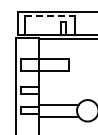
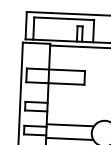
line: (50, 16) -> (64, 18), dashed -> solid

